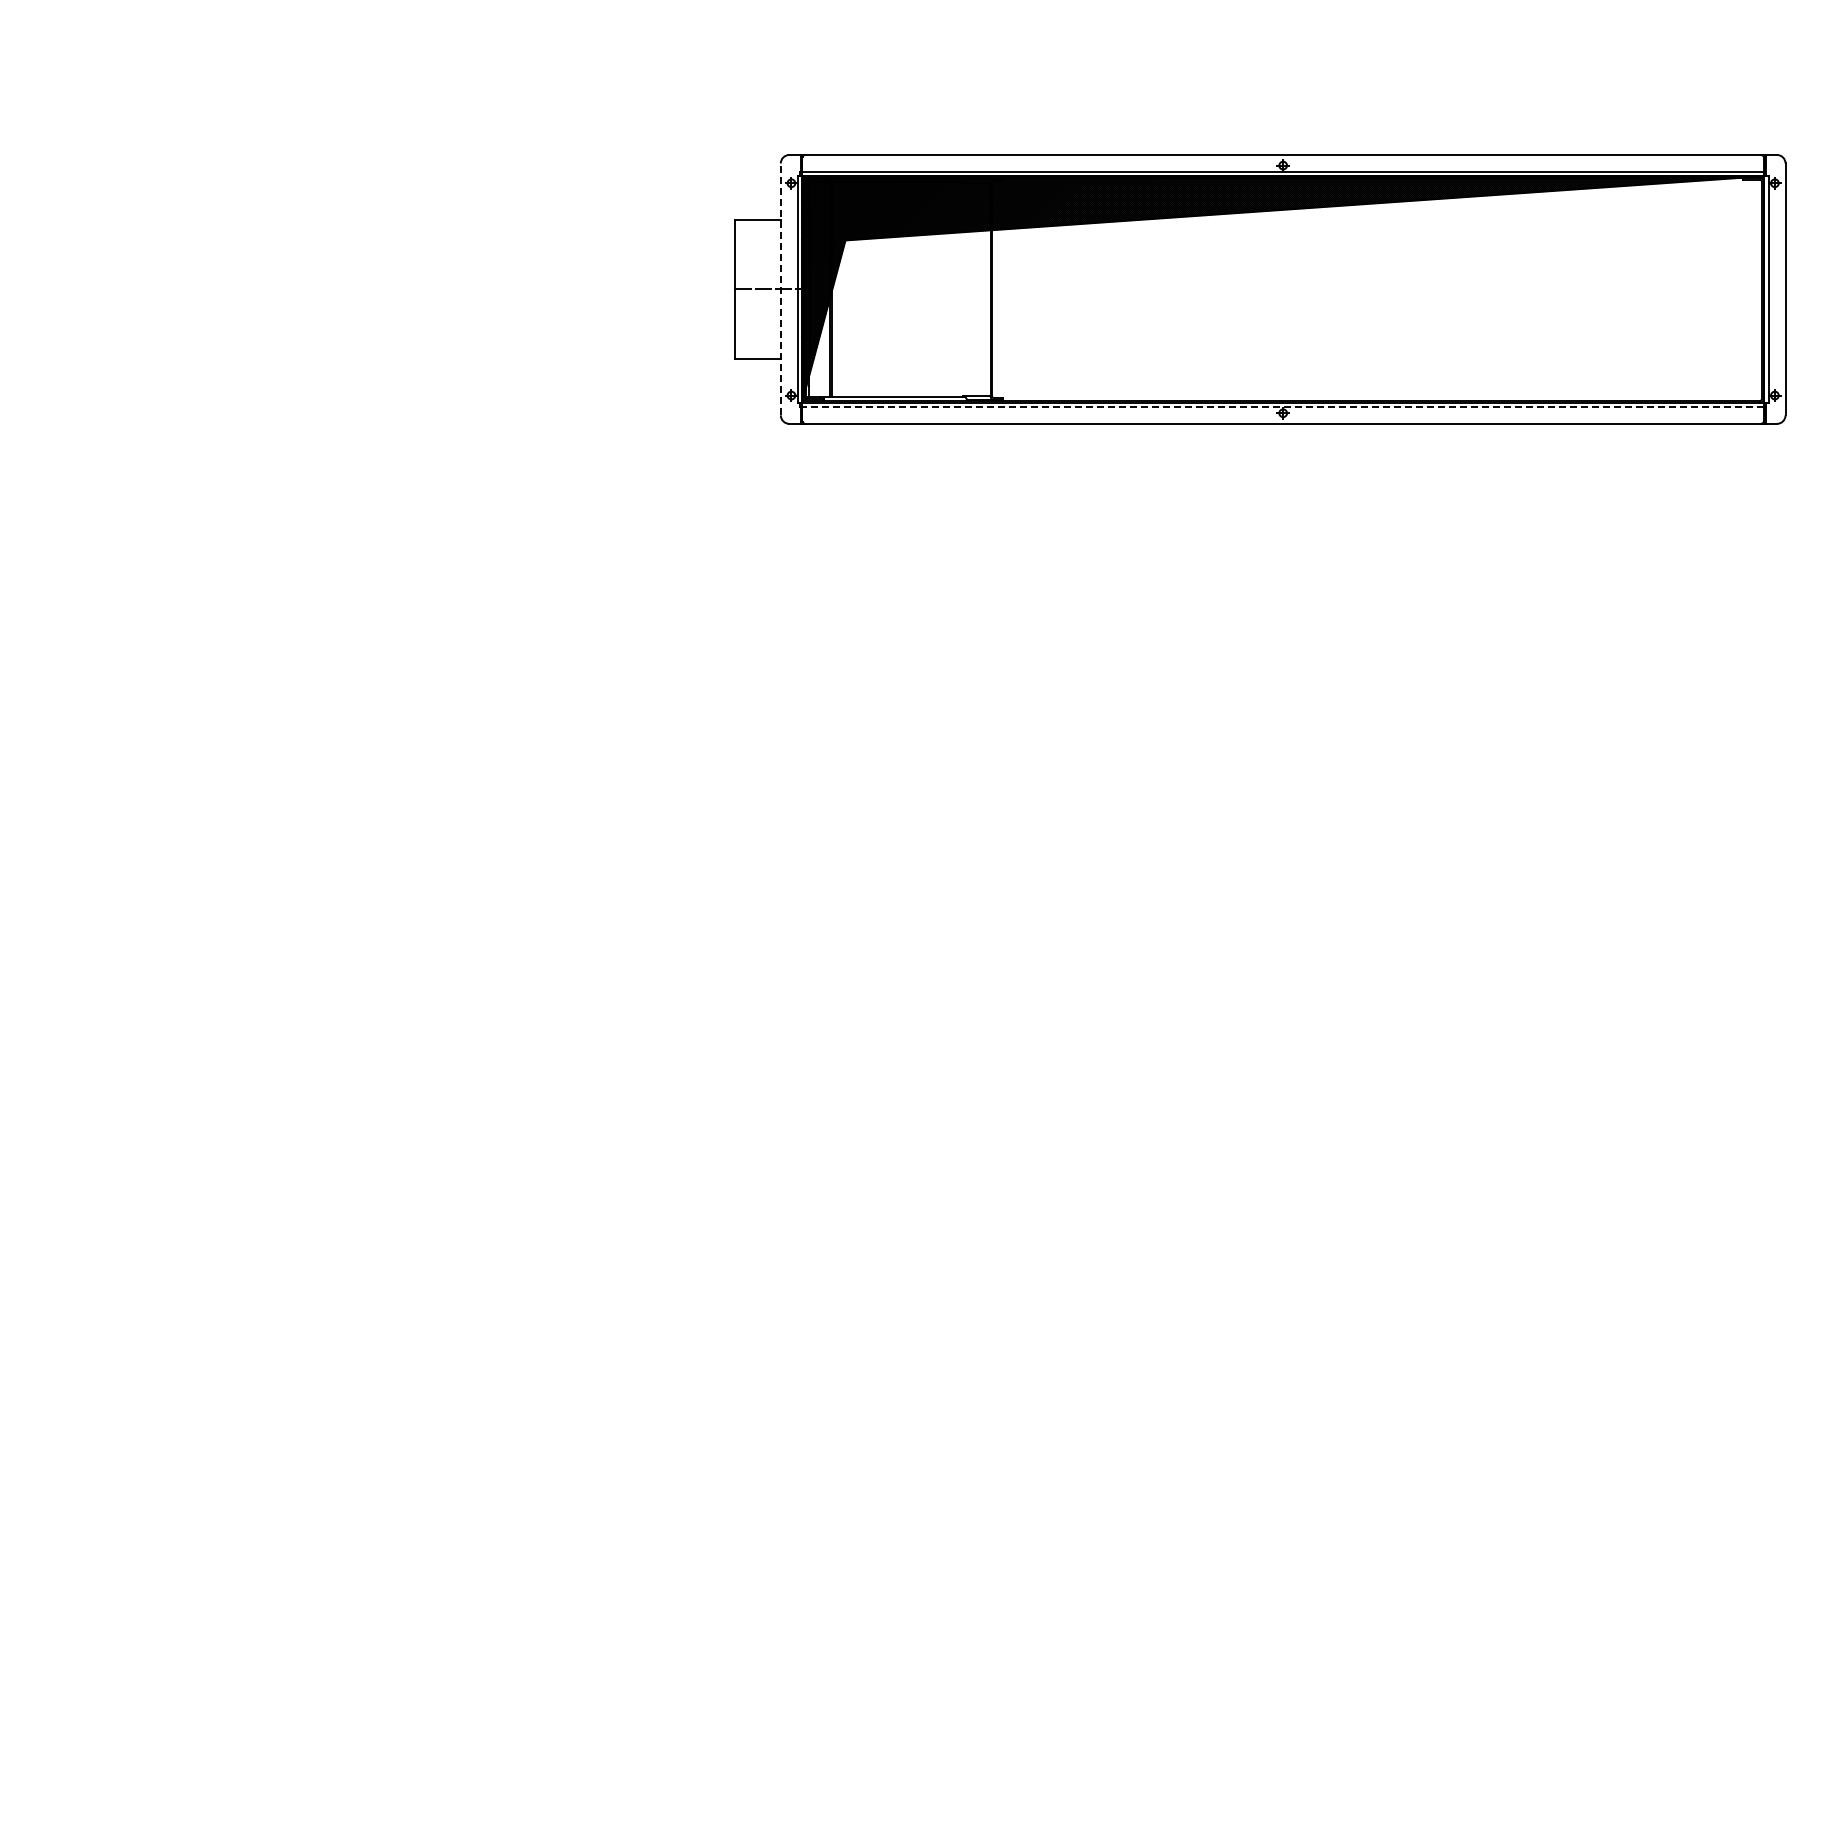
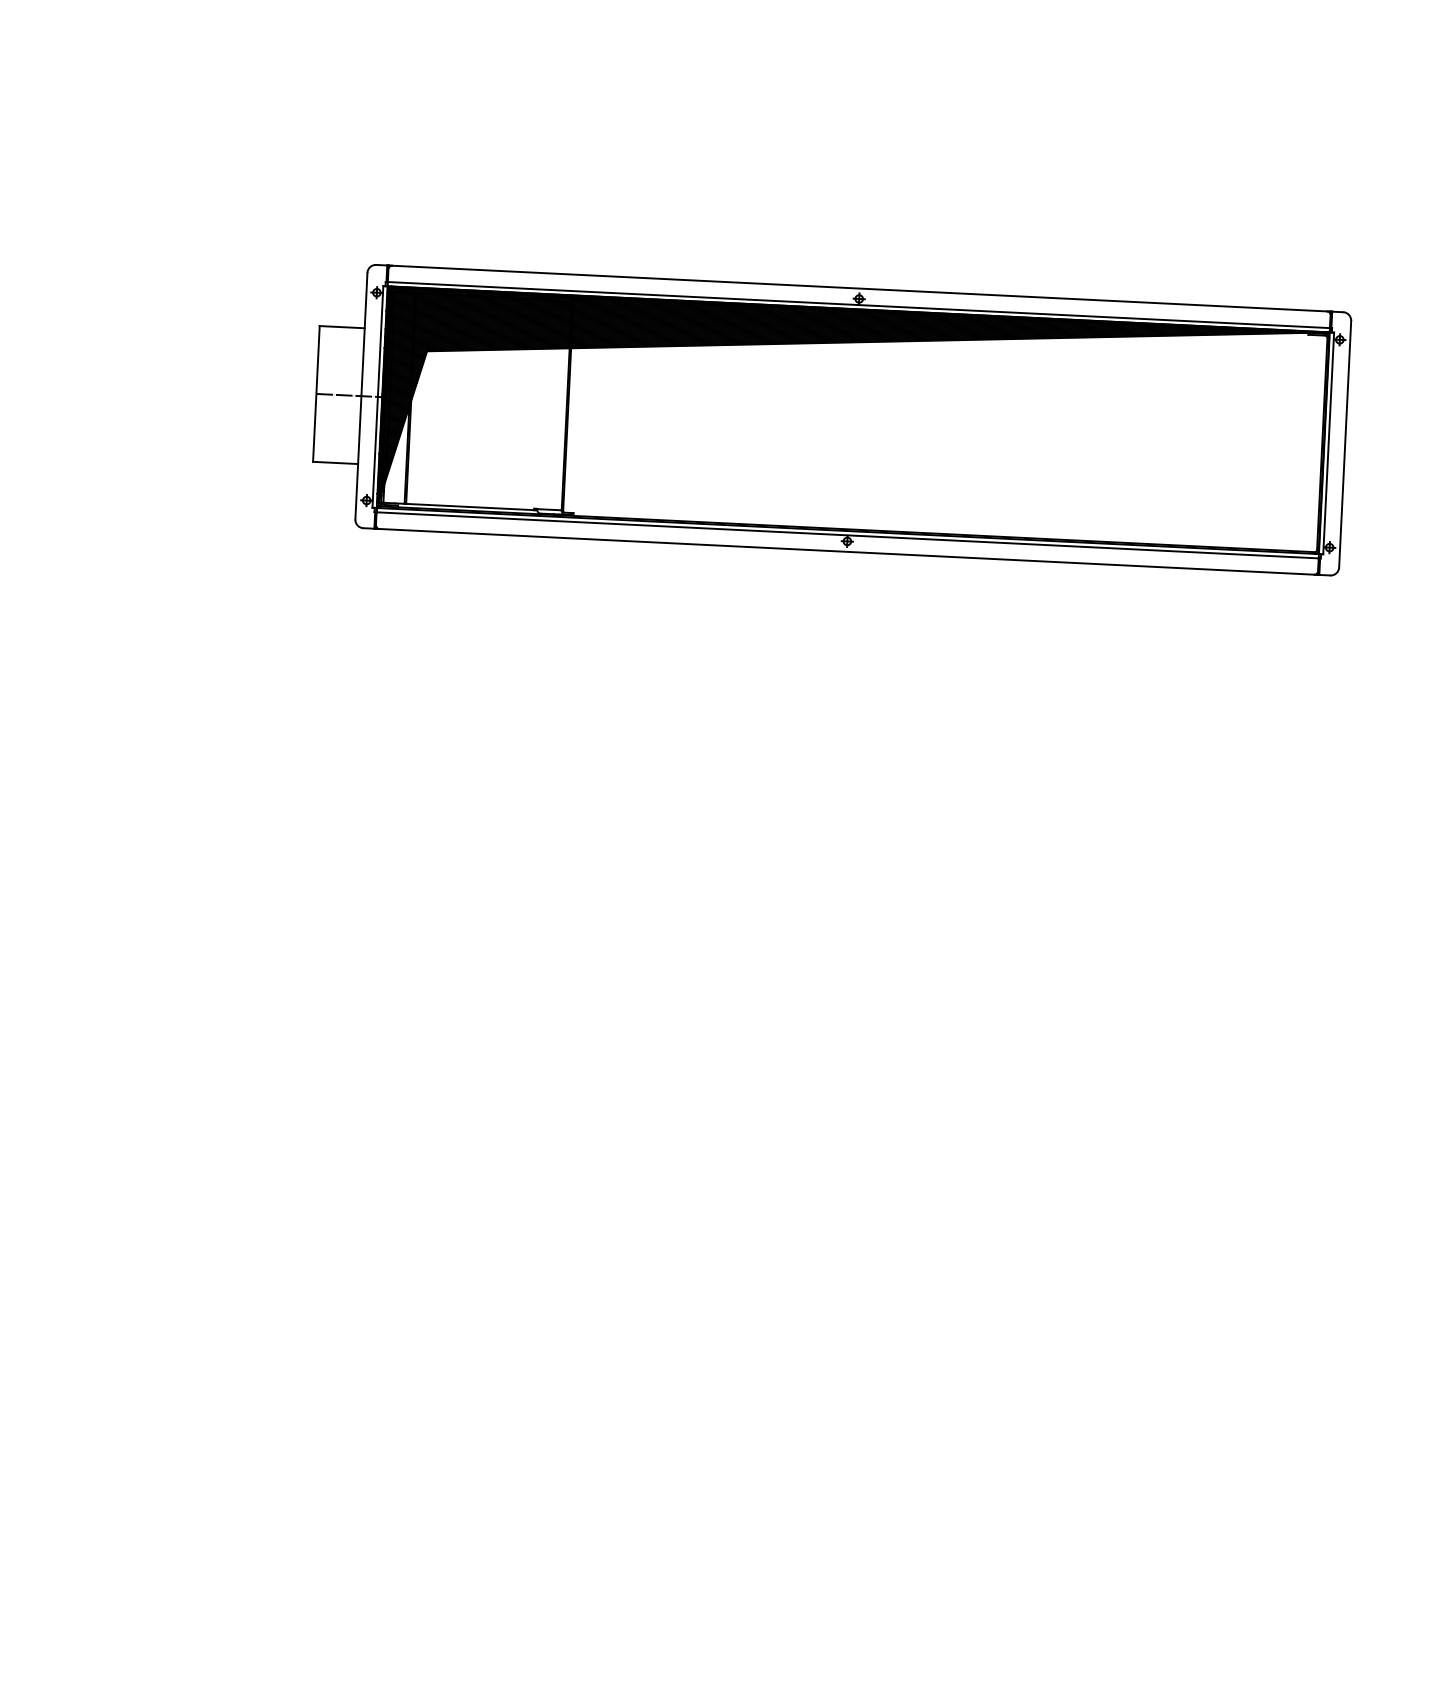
line: (780, 289) -> (361, 396), dashed -> solid
line: (1282, 407) -> (846, 535), dashed -> solid

